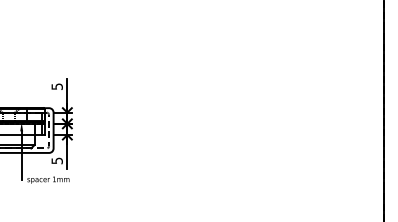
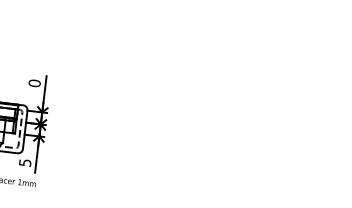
text: (56, 86) -> (33, 83), 5 -> 0

